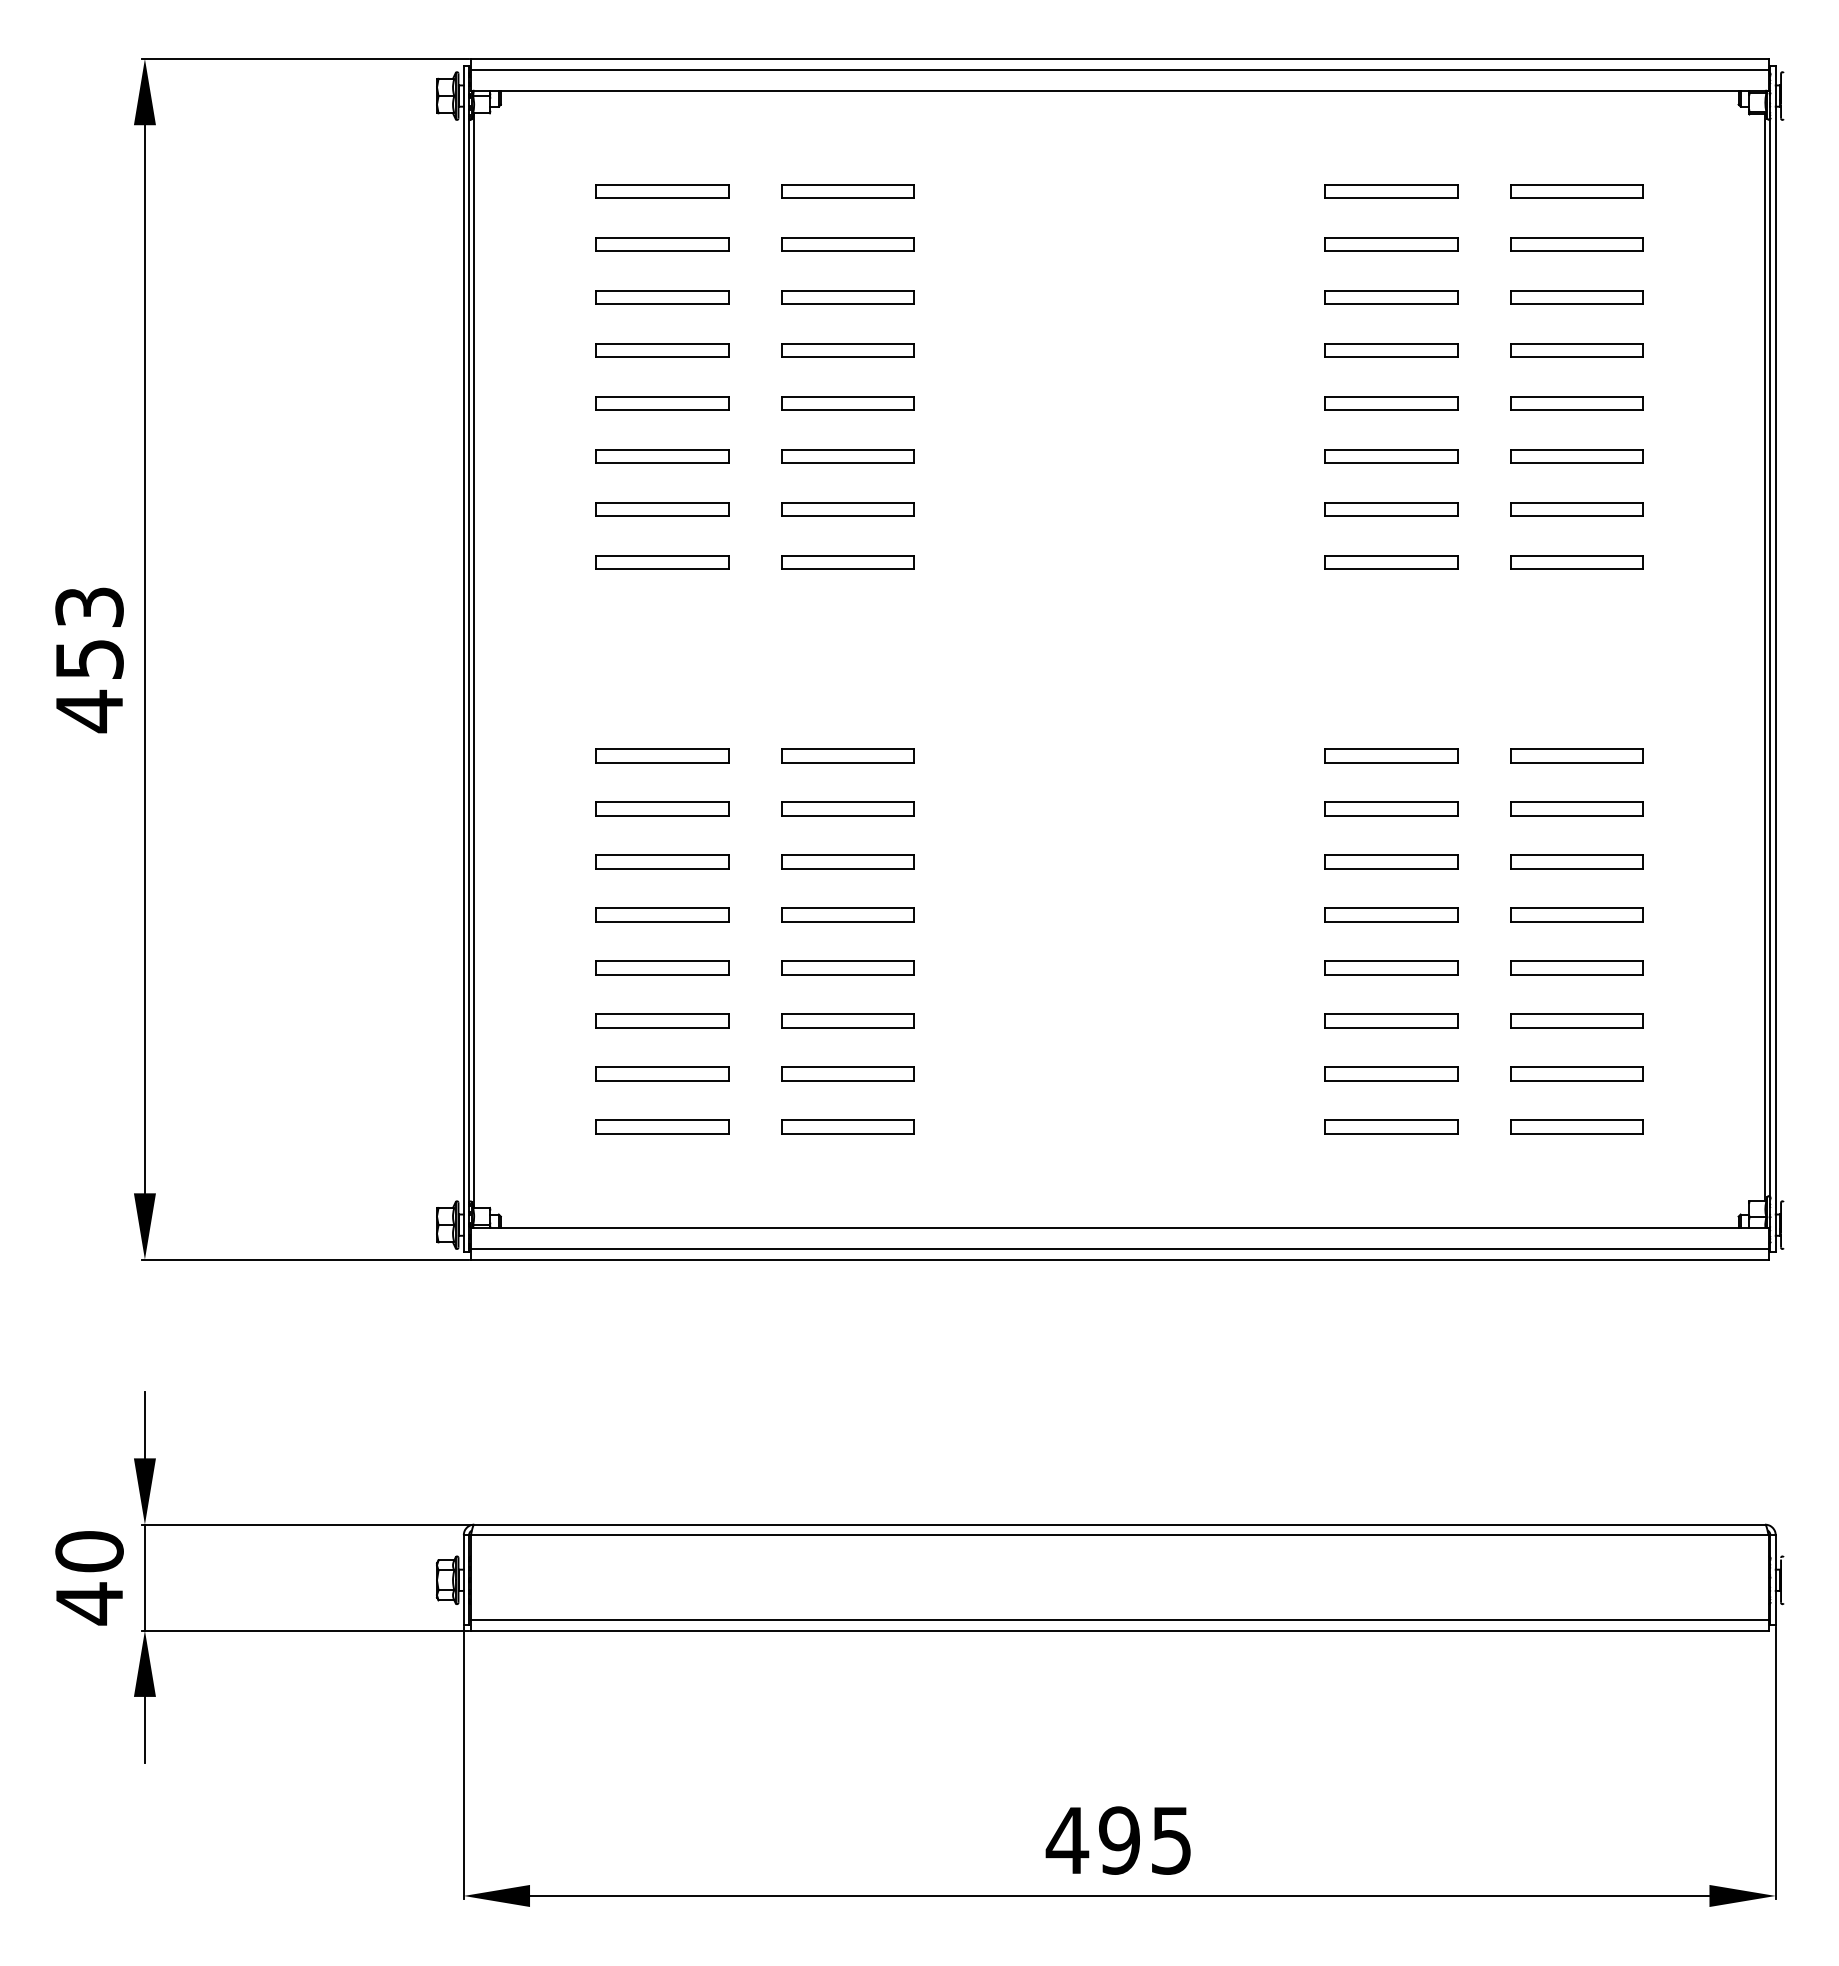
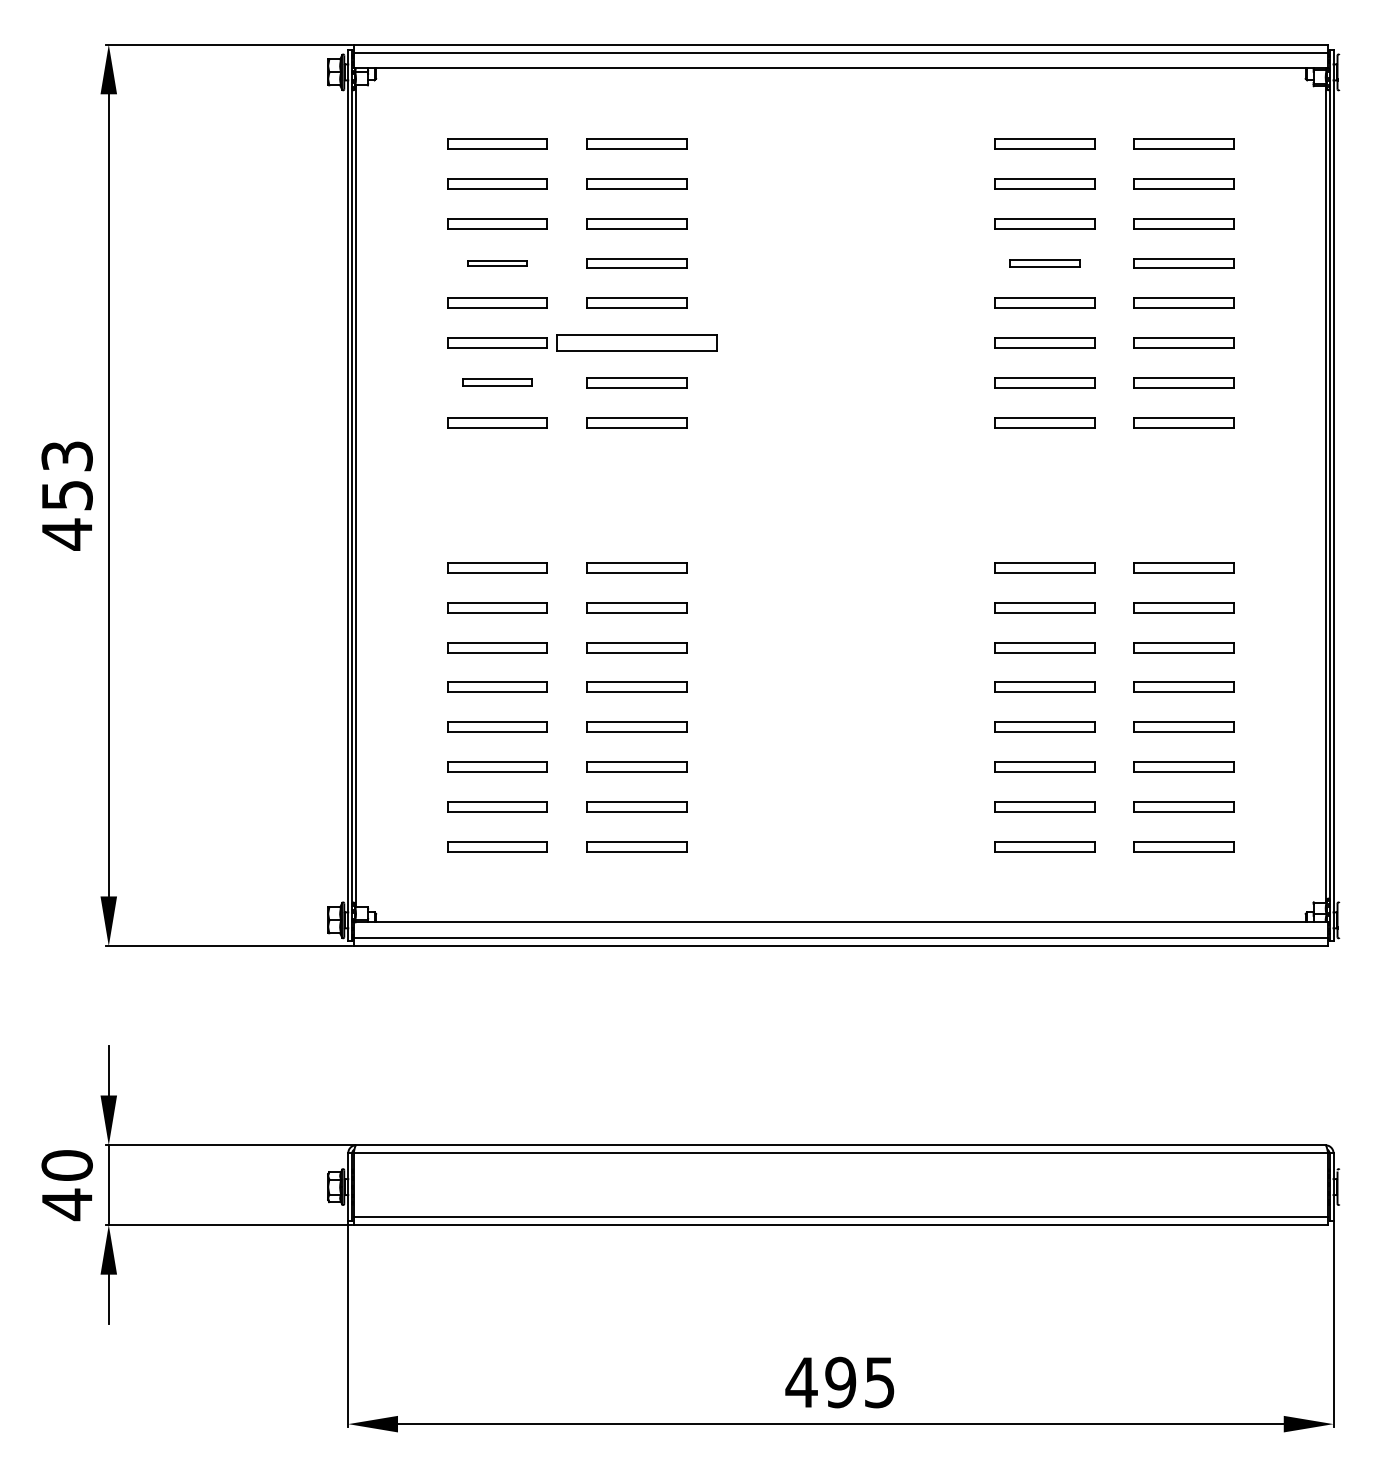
part: (662, 350) -> (497, 263), size x0.6
part: (1391, 350) -> (1044, 263), size x0.7
part: (847, 456) -> (636, 343), size x1.6
part: (662, 509) -> (497, 382), size x0.7

